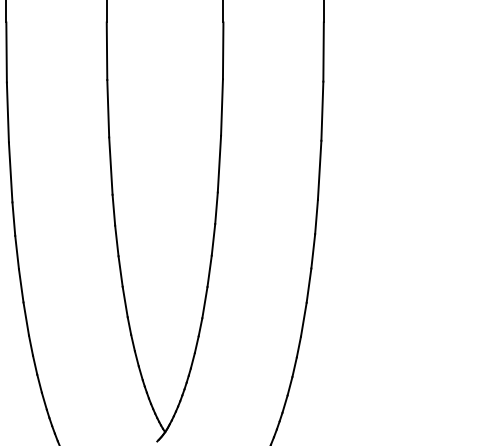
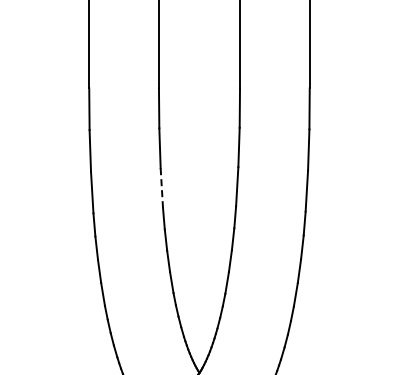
line: (110, 166) -> (161, 188), solid -> dashed

